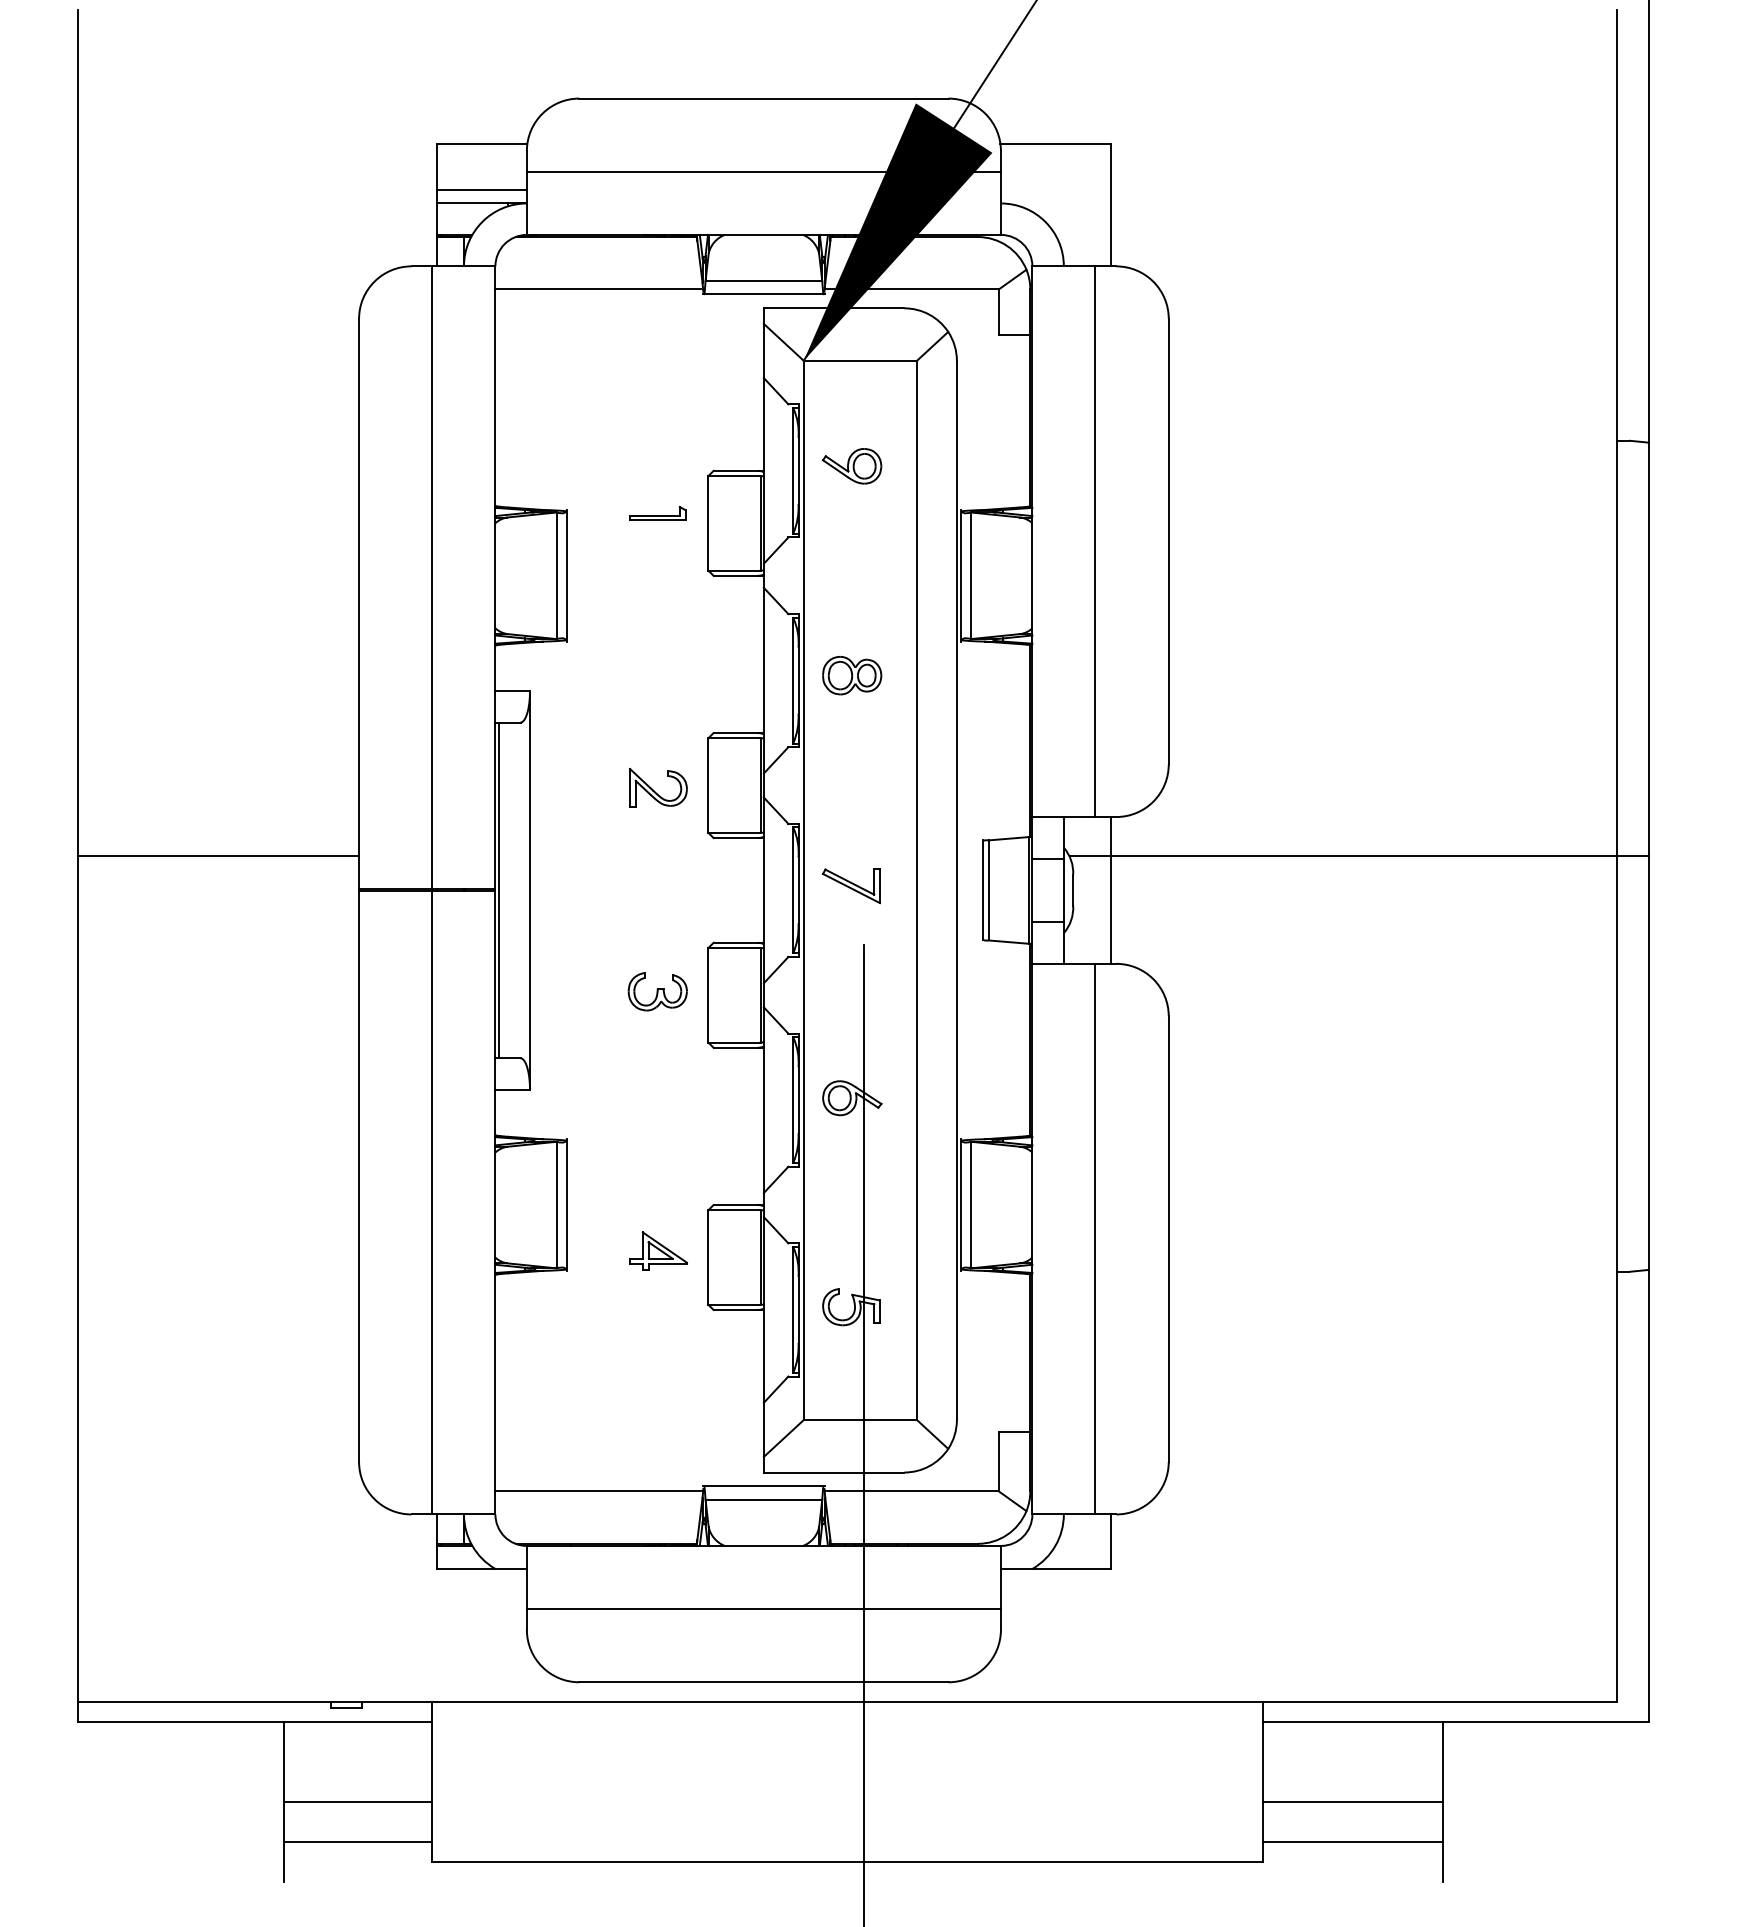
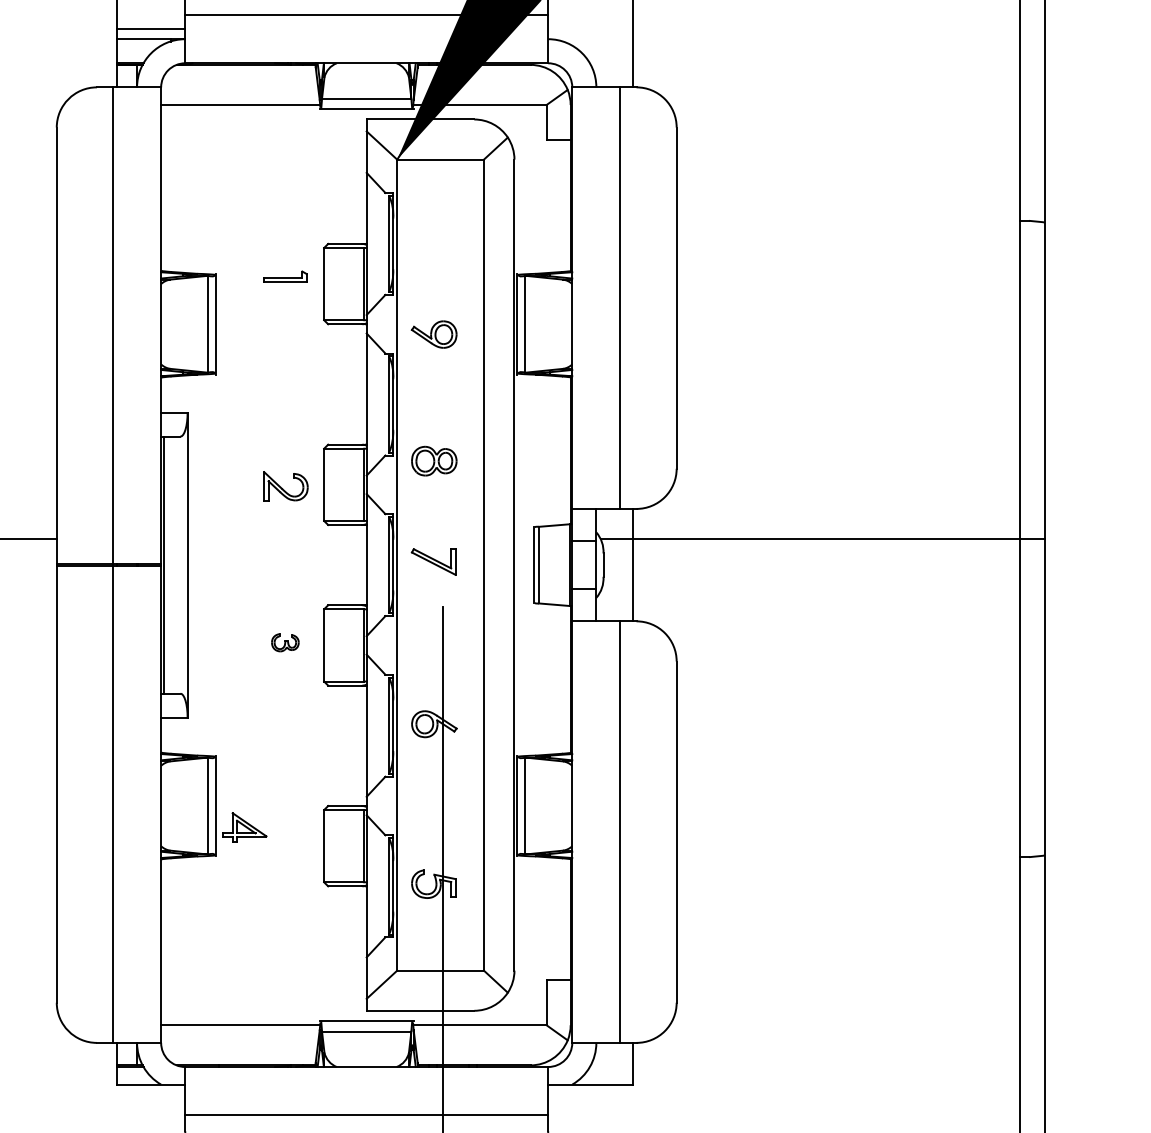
part: (851, 466) -> (433, 334), moved
part: (852, 675) -> (434, 461), moved
part: (657, 991) -> (285, 642), size x0.6
part: (658, 1250) -> (244, 827), moved

